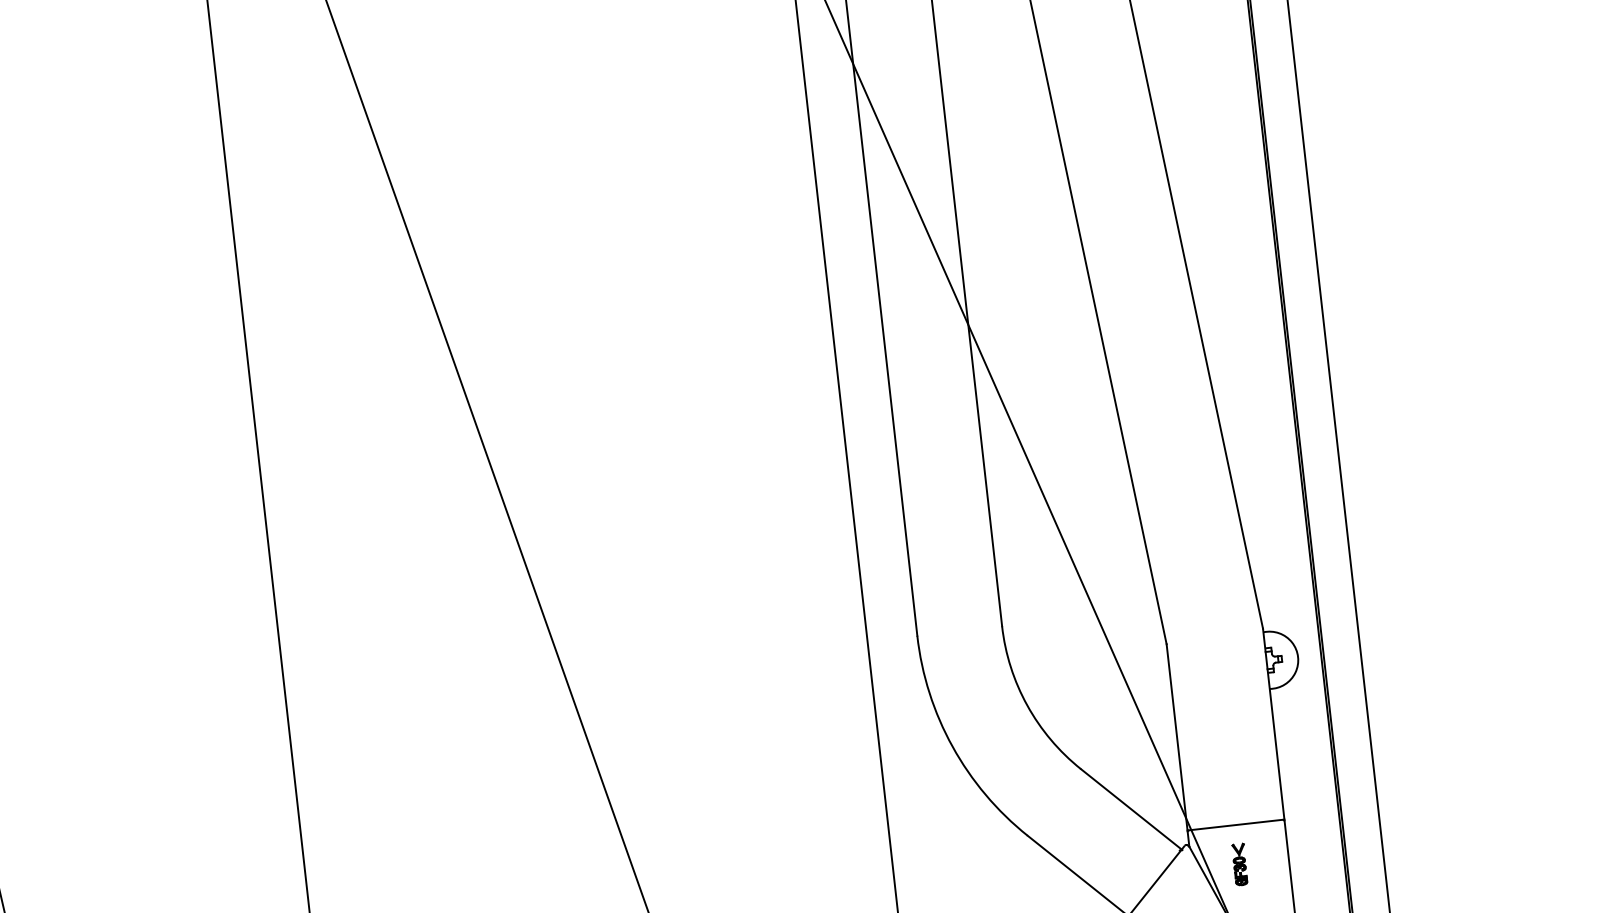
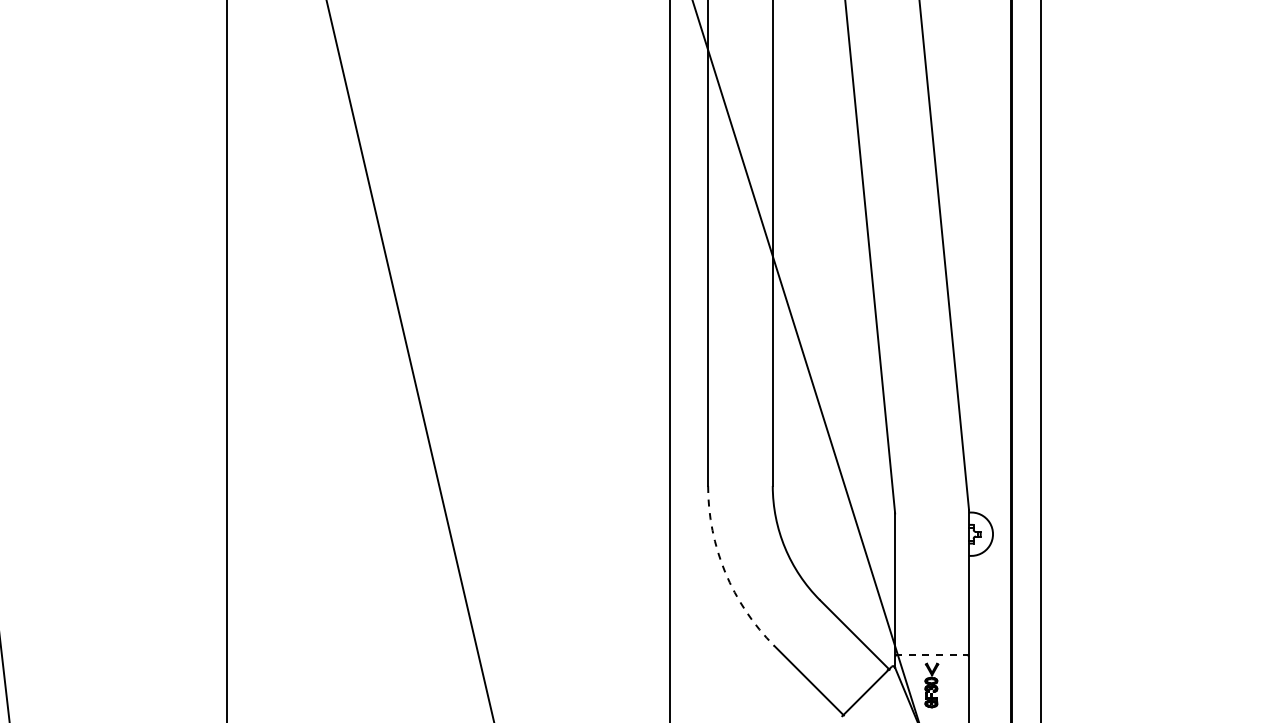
arc: (952, 746) -> (725, 572), solid -> dashed
line: (1236, 825) -> (932, 655), solid -> dashed
part: (1239, 864) -> (931, 685), size x1.4

